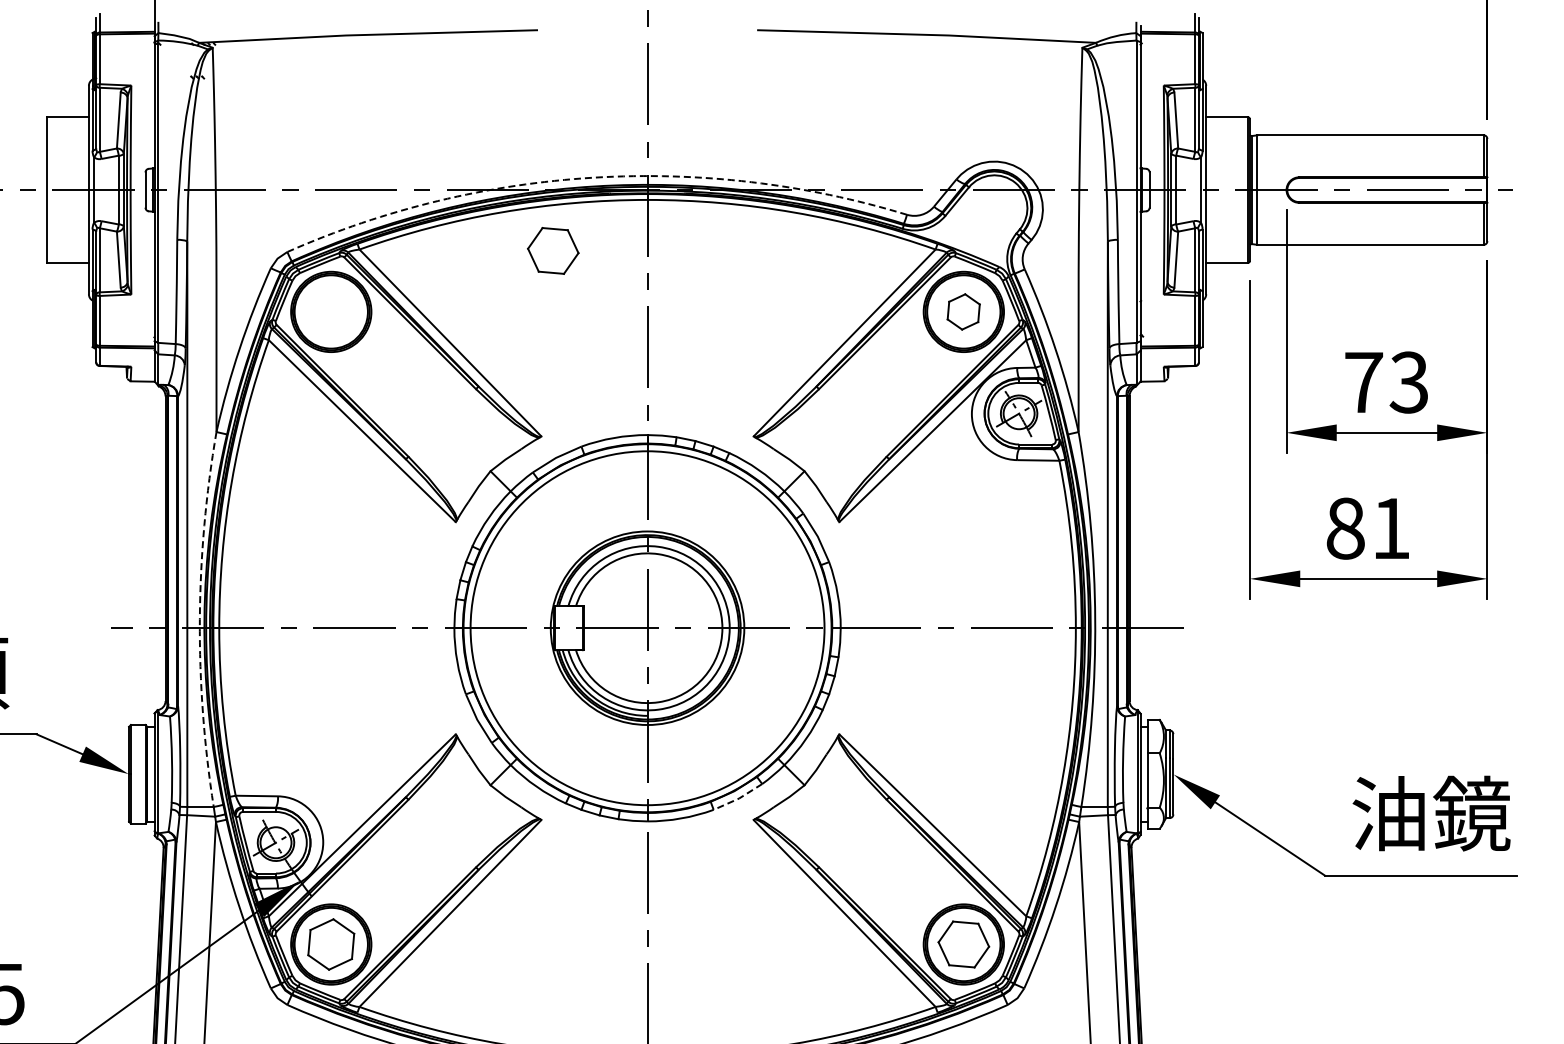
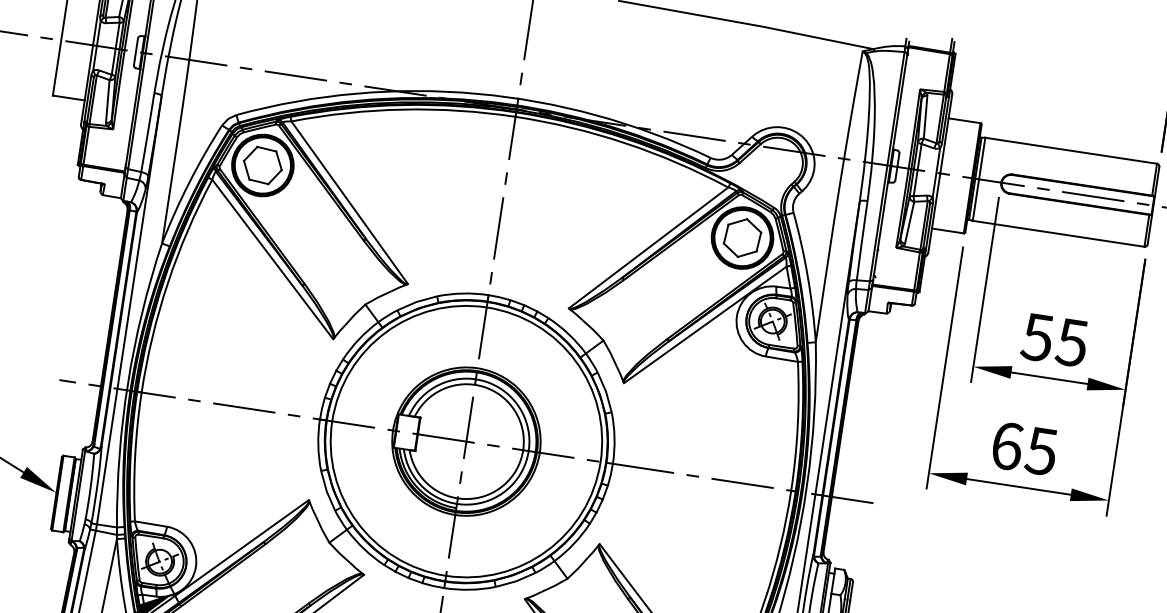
arc: (593, 177) -> (477, 93), dashed -> solid
part: (553, 250) -> (263, 165), moved
part: (963, 311) -> (742, 237), size x1.43
text: (1385, 382) -> (1054, 339), 73 -> 55
text: (1367, 528) -> (1023, 448), 81 -> 65
arc: (199, 619) -> (127, 383), dashed -> solid
line: (739, 798) -> (516, 581), dashed -> solid

